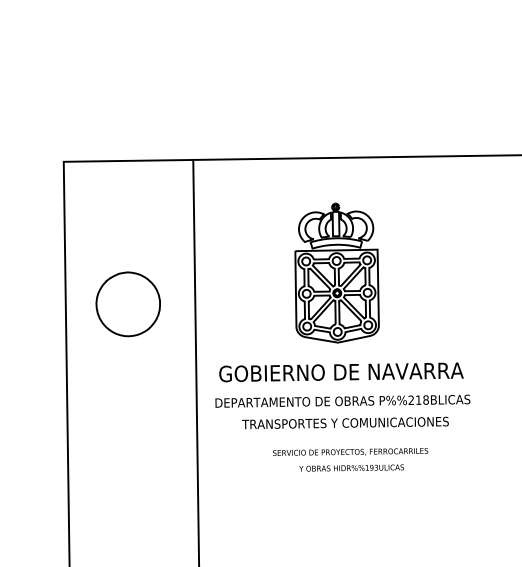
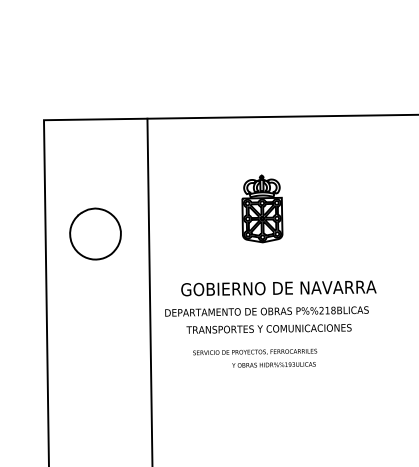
part: (337, 272) -> (262, 208), size x0.6
text: (341, 372) -> (278, 288), moved
text: (351, 451) -> (255, 351), moved

